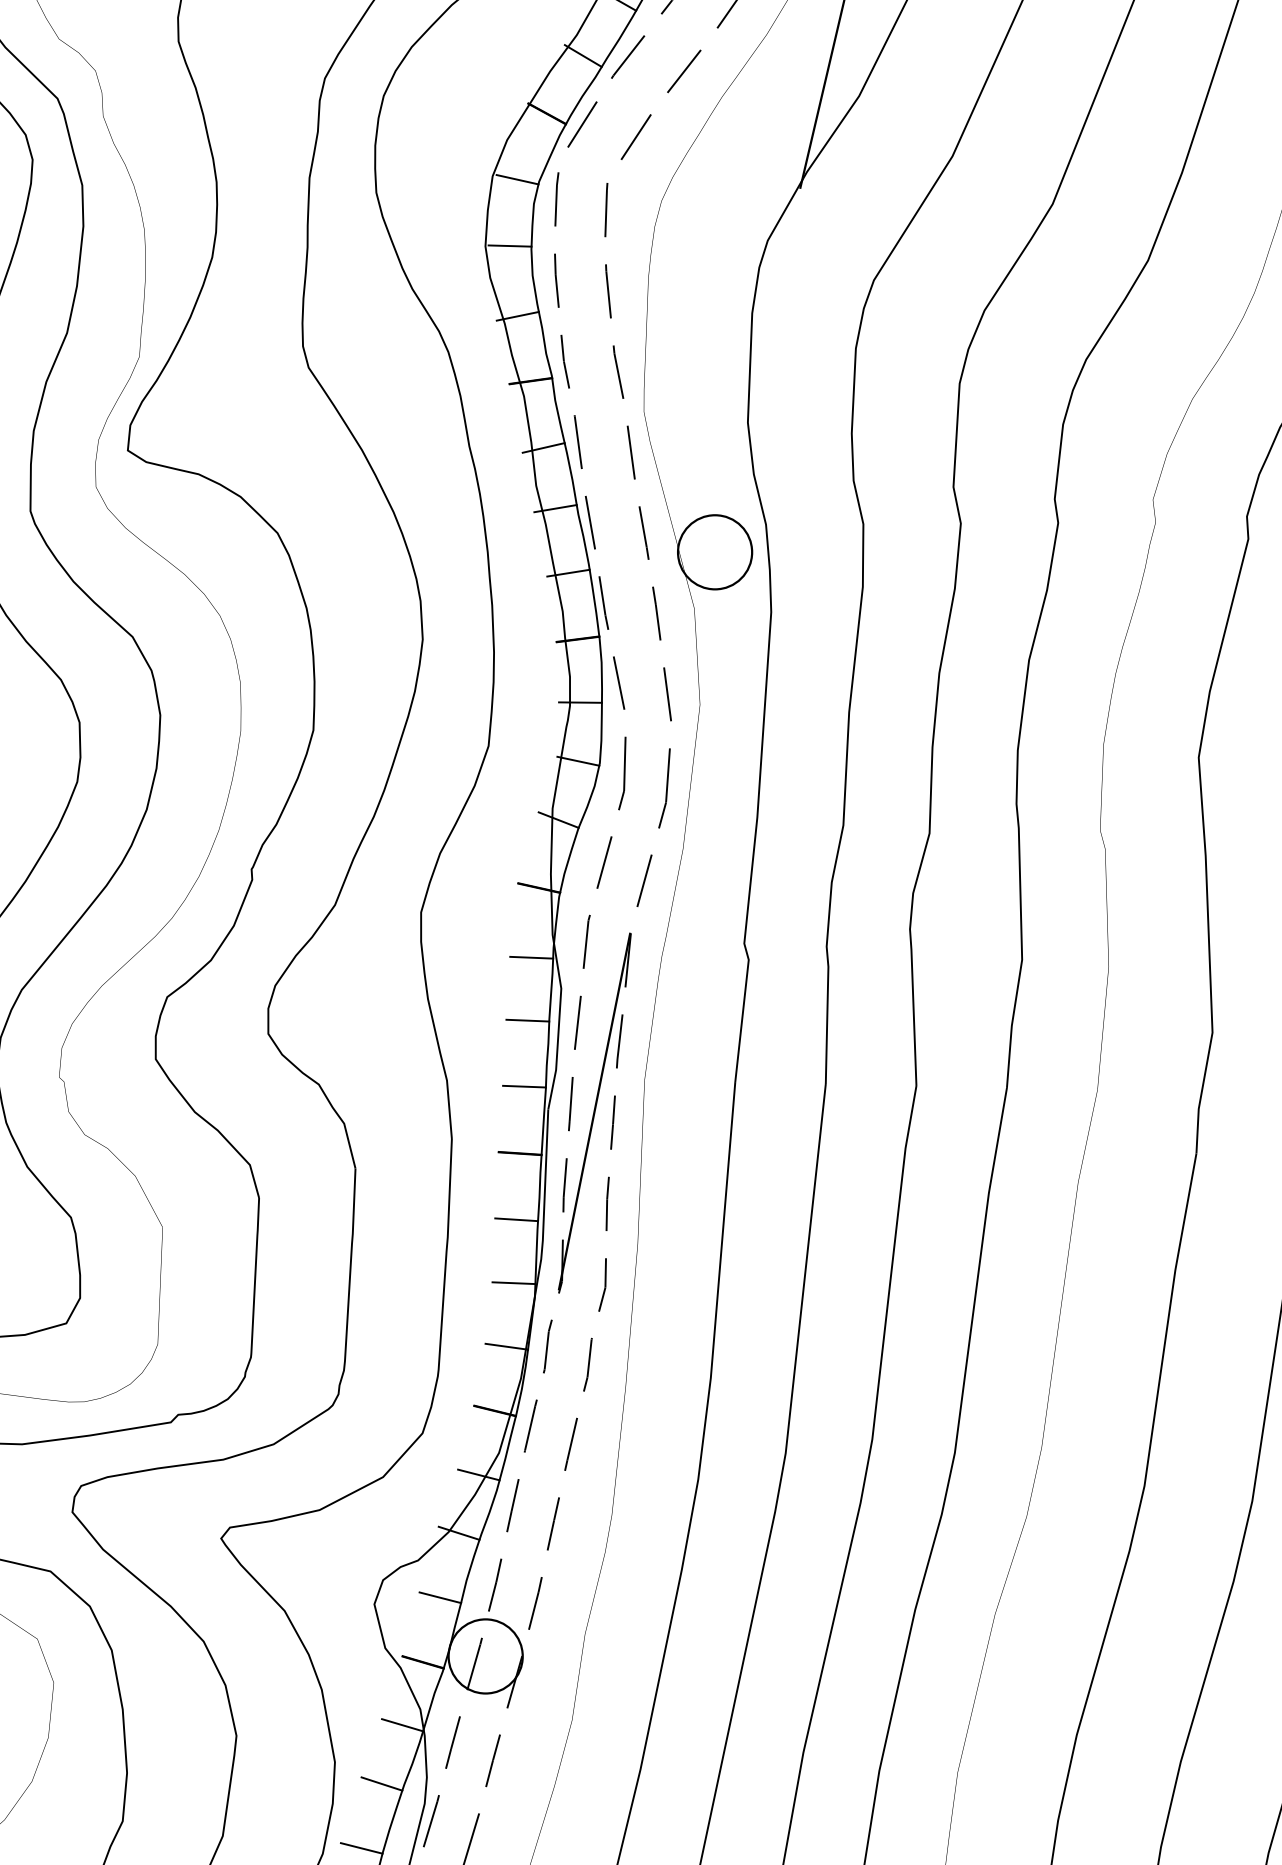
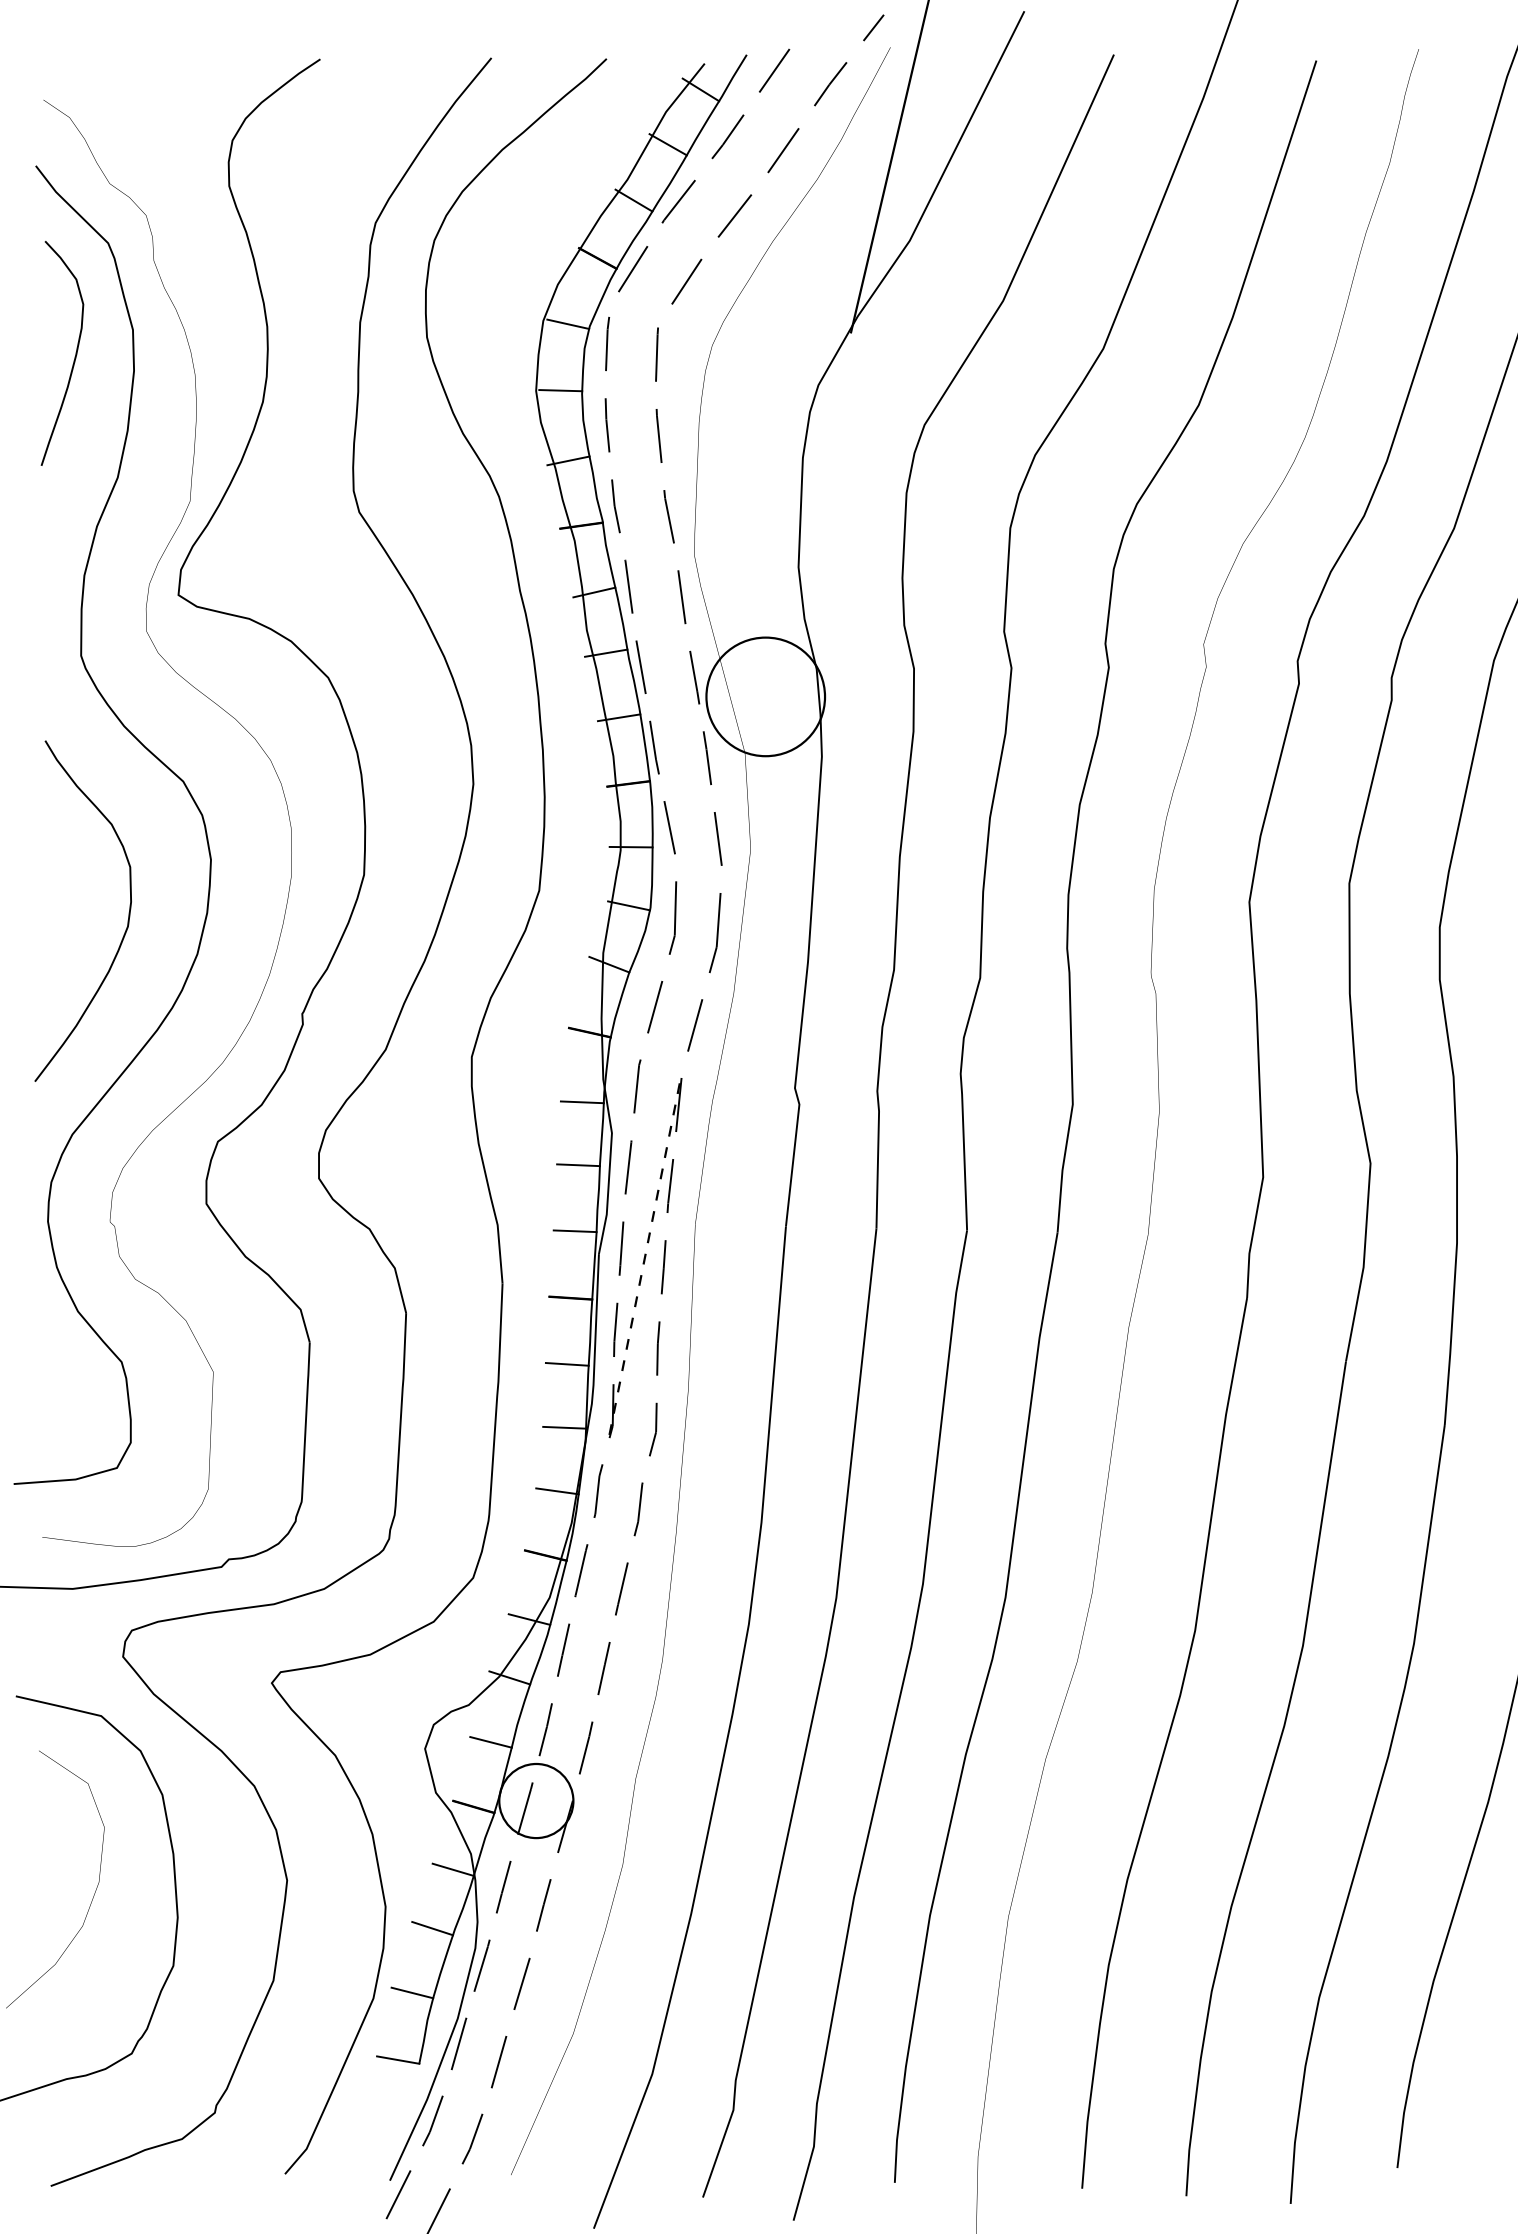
circle: (714, 551) -> (765, 696), size x1.6
line: (594, 1110) -> (645, 1255), solid -> dashed

